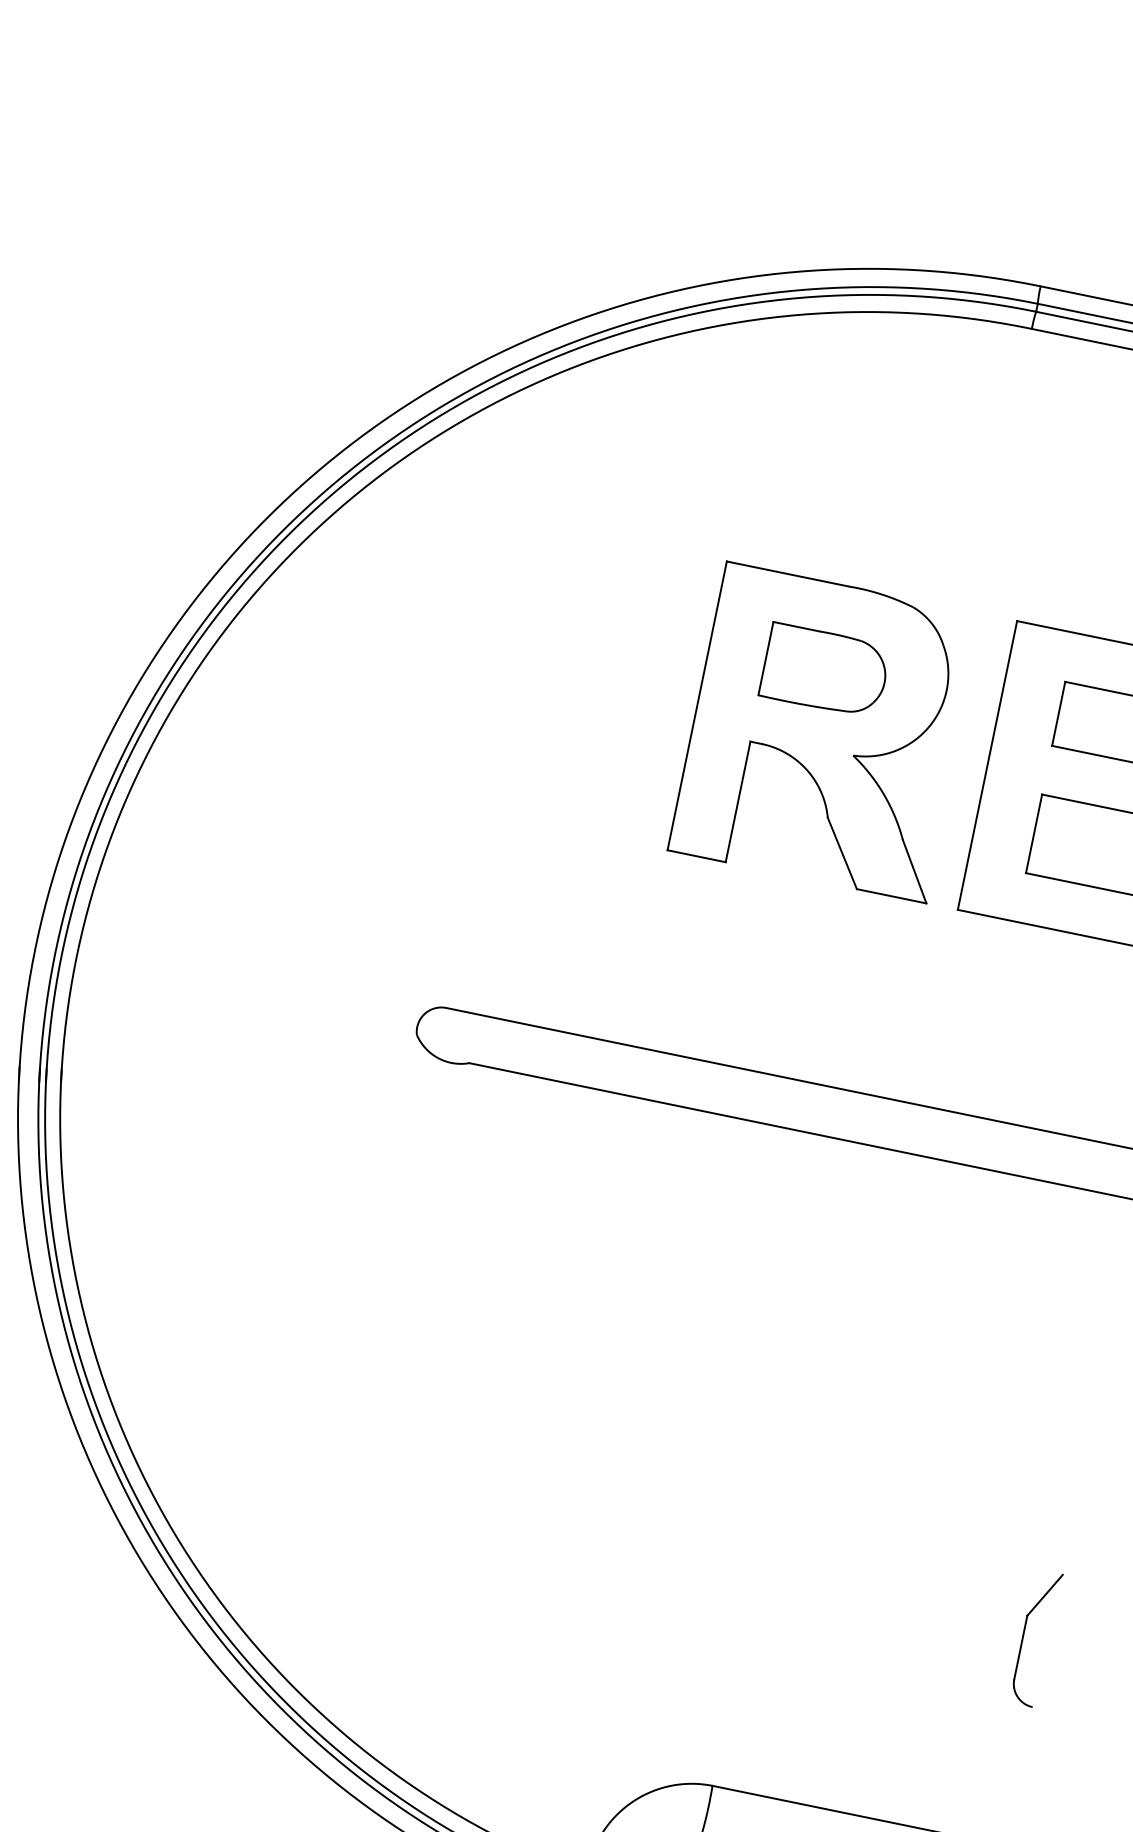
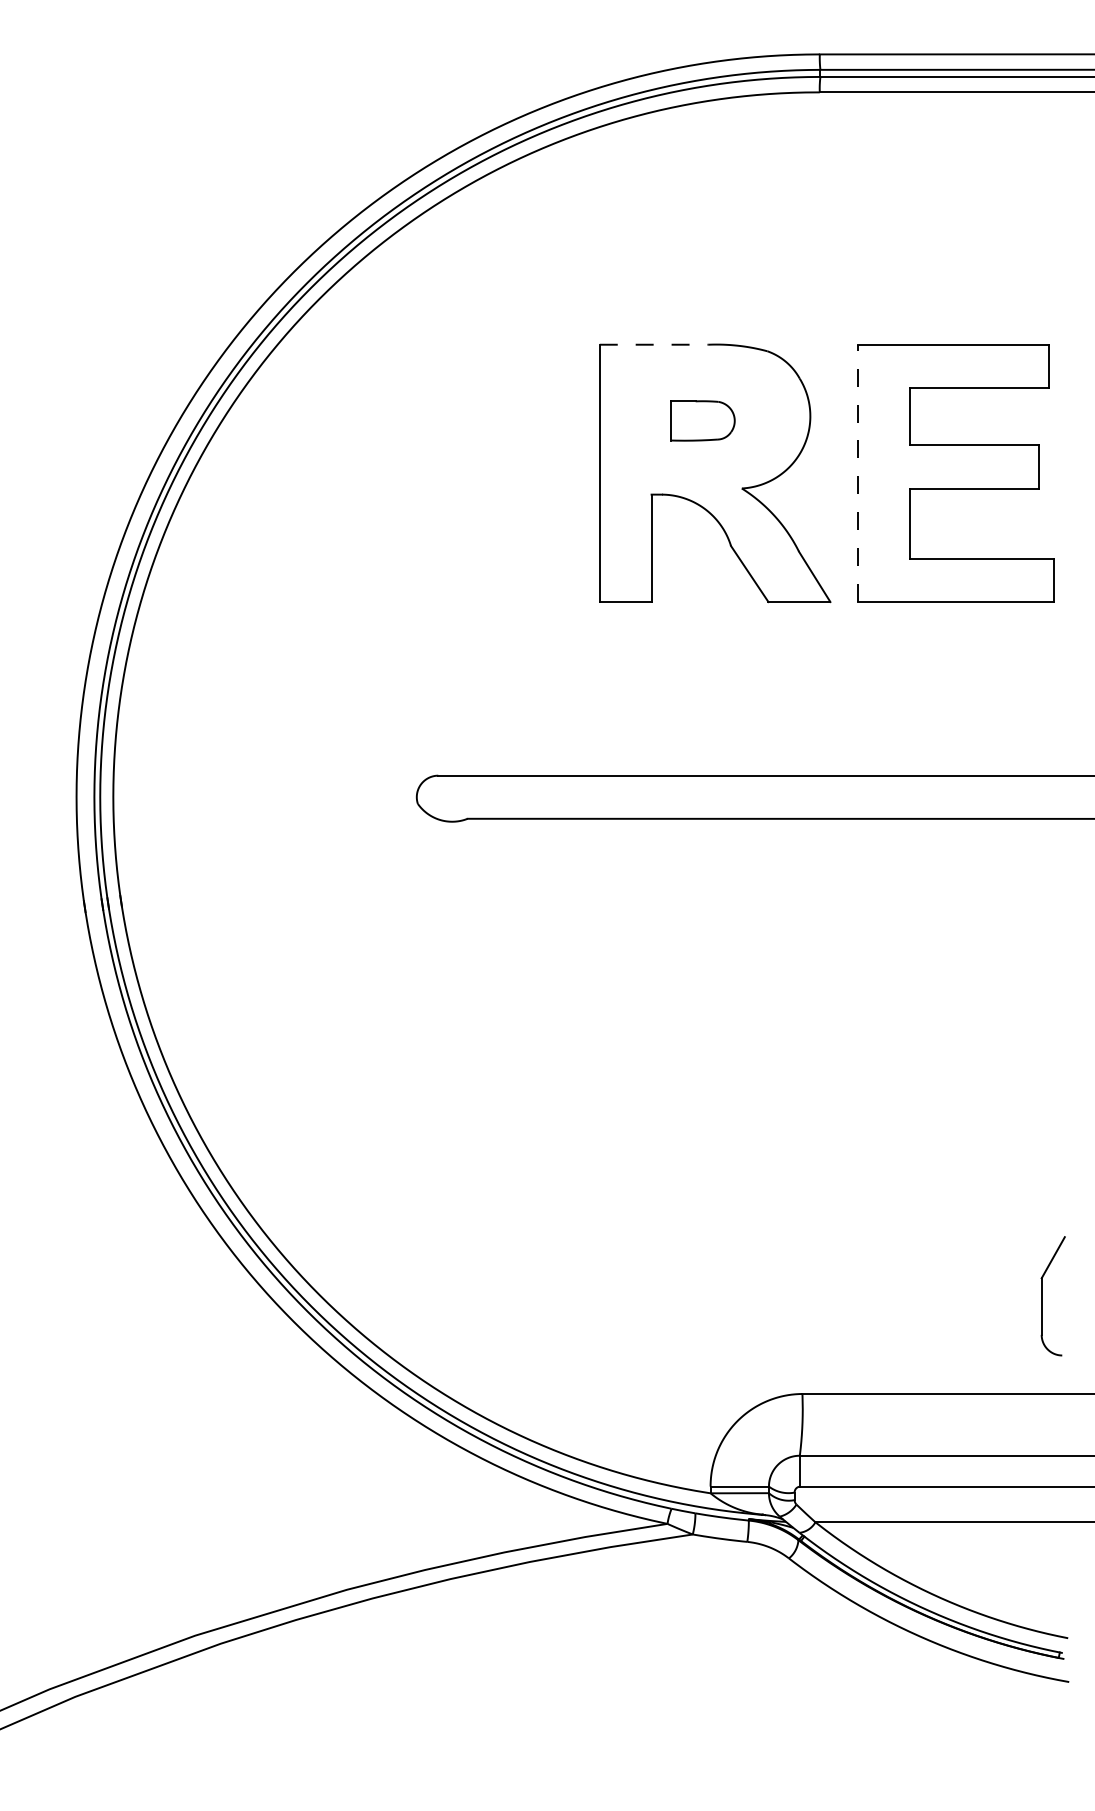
line: (788, 573) -> (654, 344), solid -> dashed
part: (824, 670) -> (702, 420), size x0.6
line: (987, 765) -> (858, 473), solid -> dashed
part: (1024, 1636) -> (1042, 1296), moved

